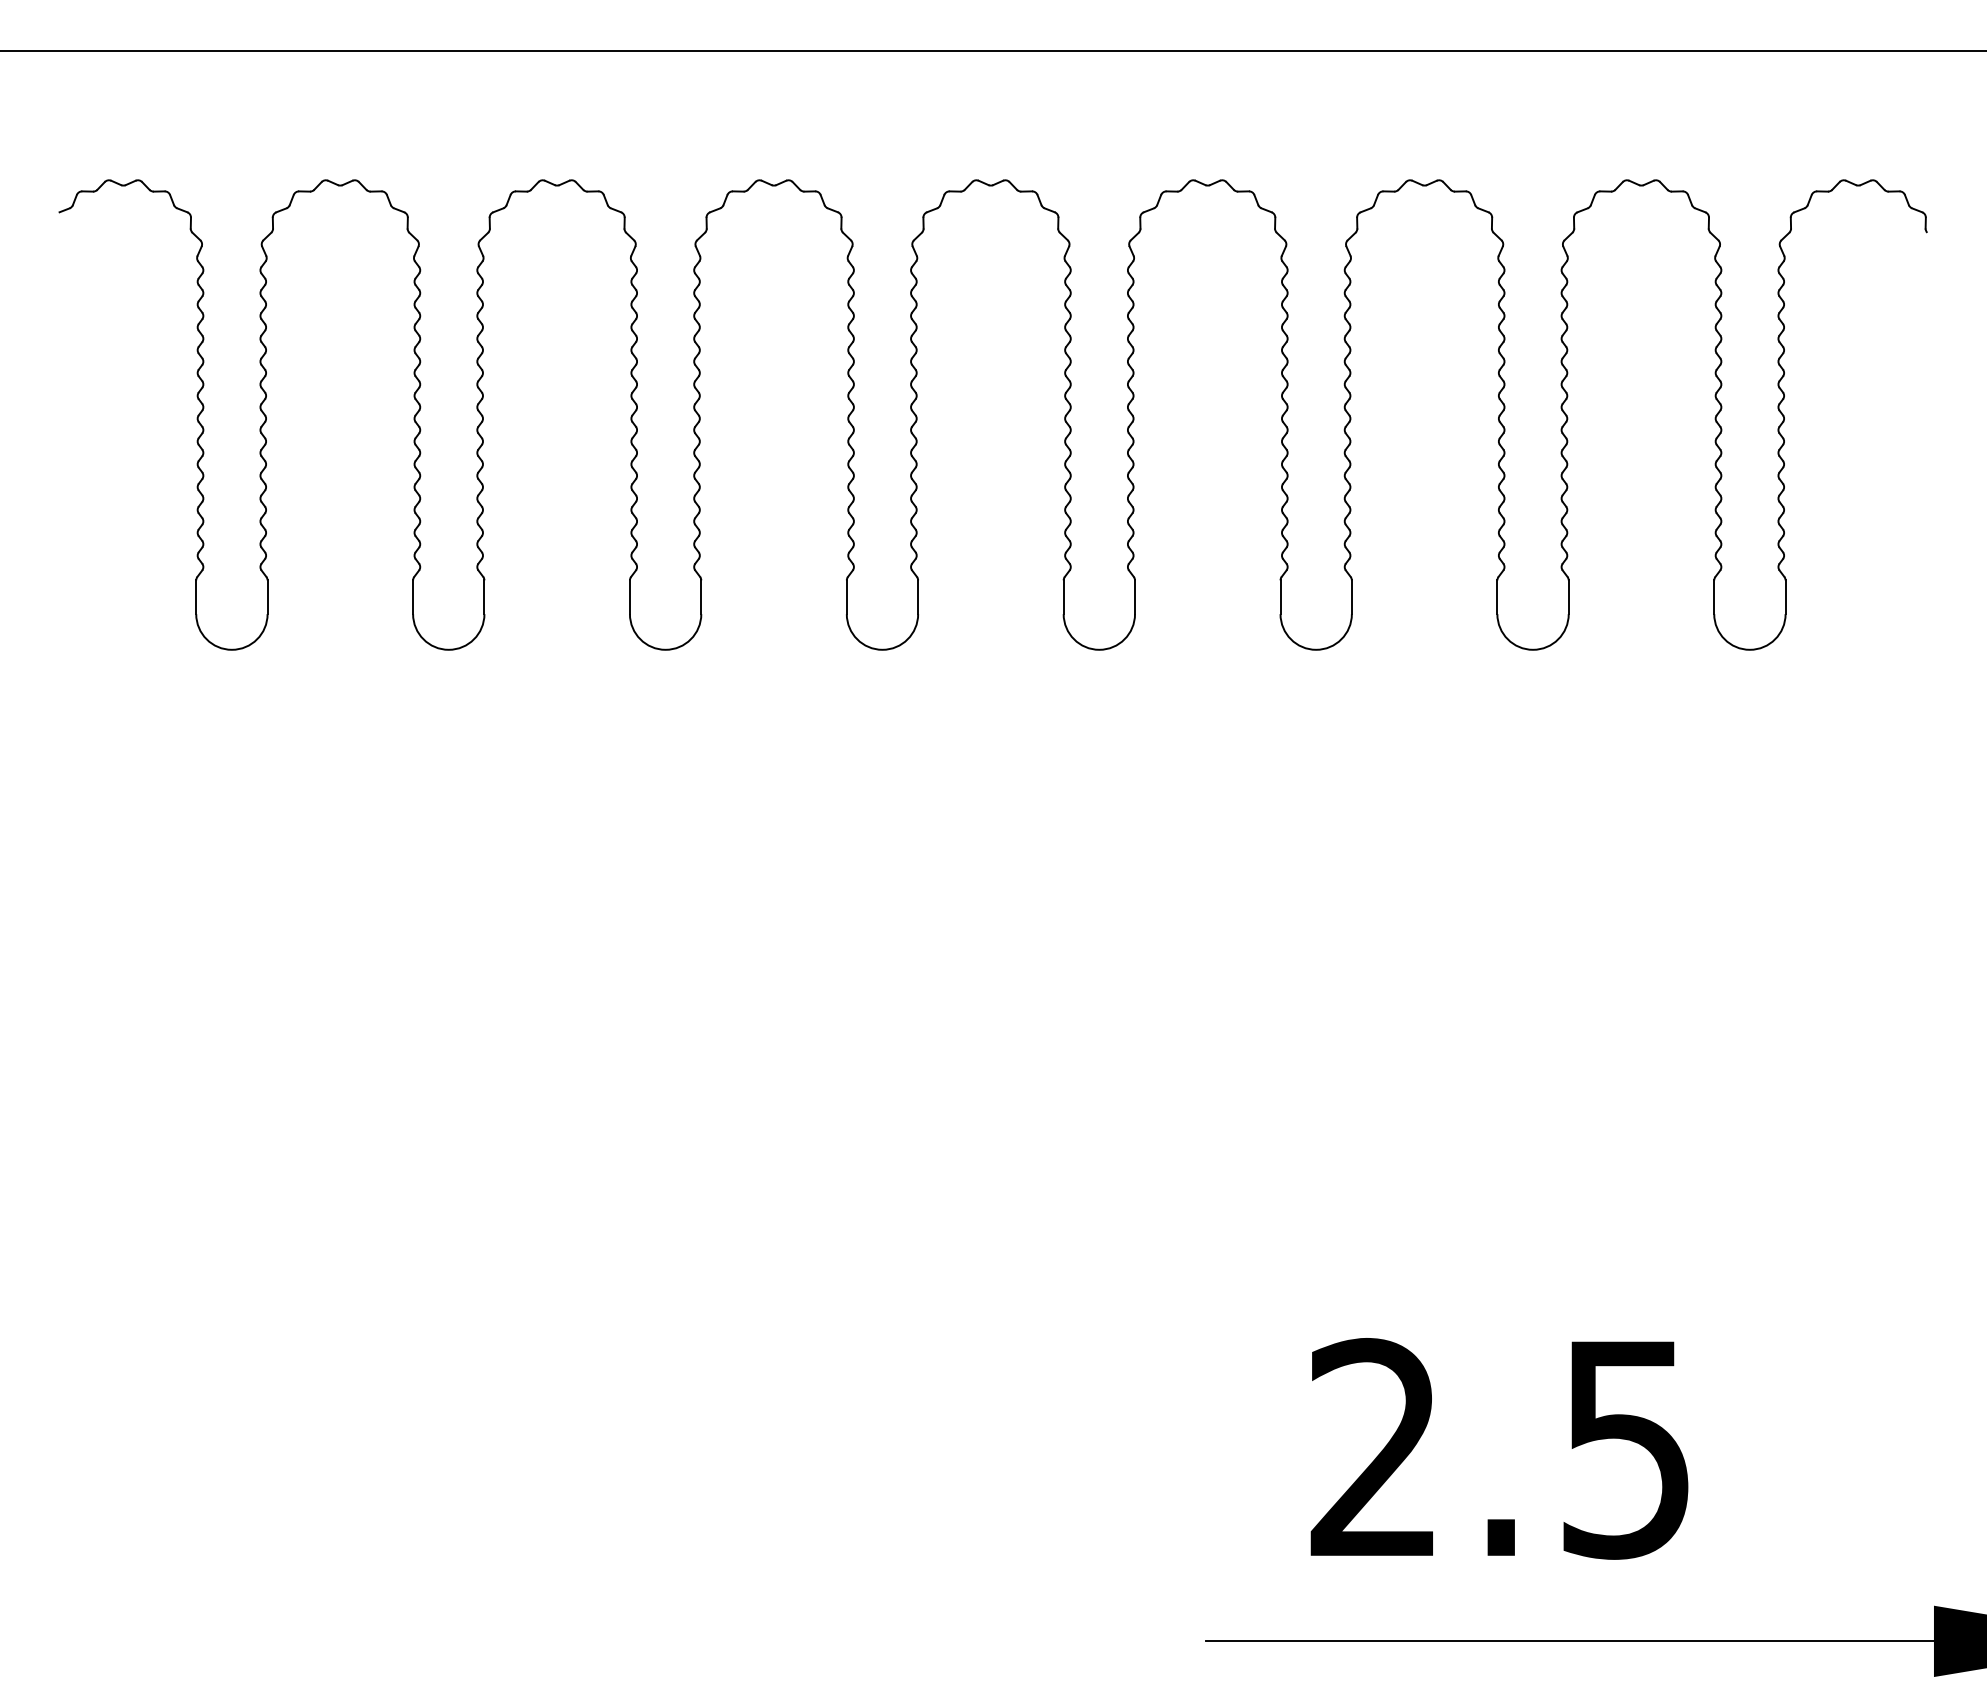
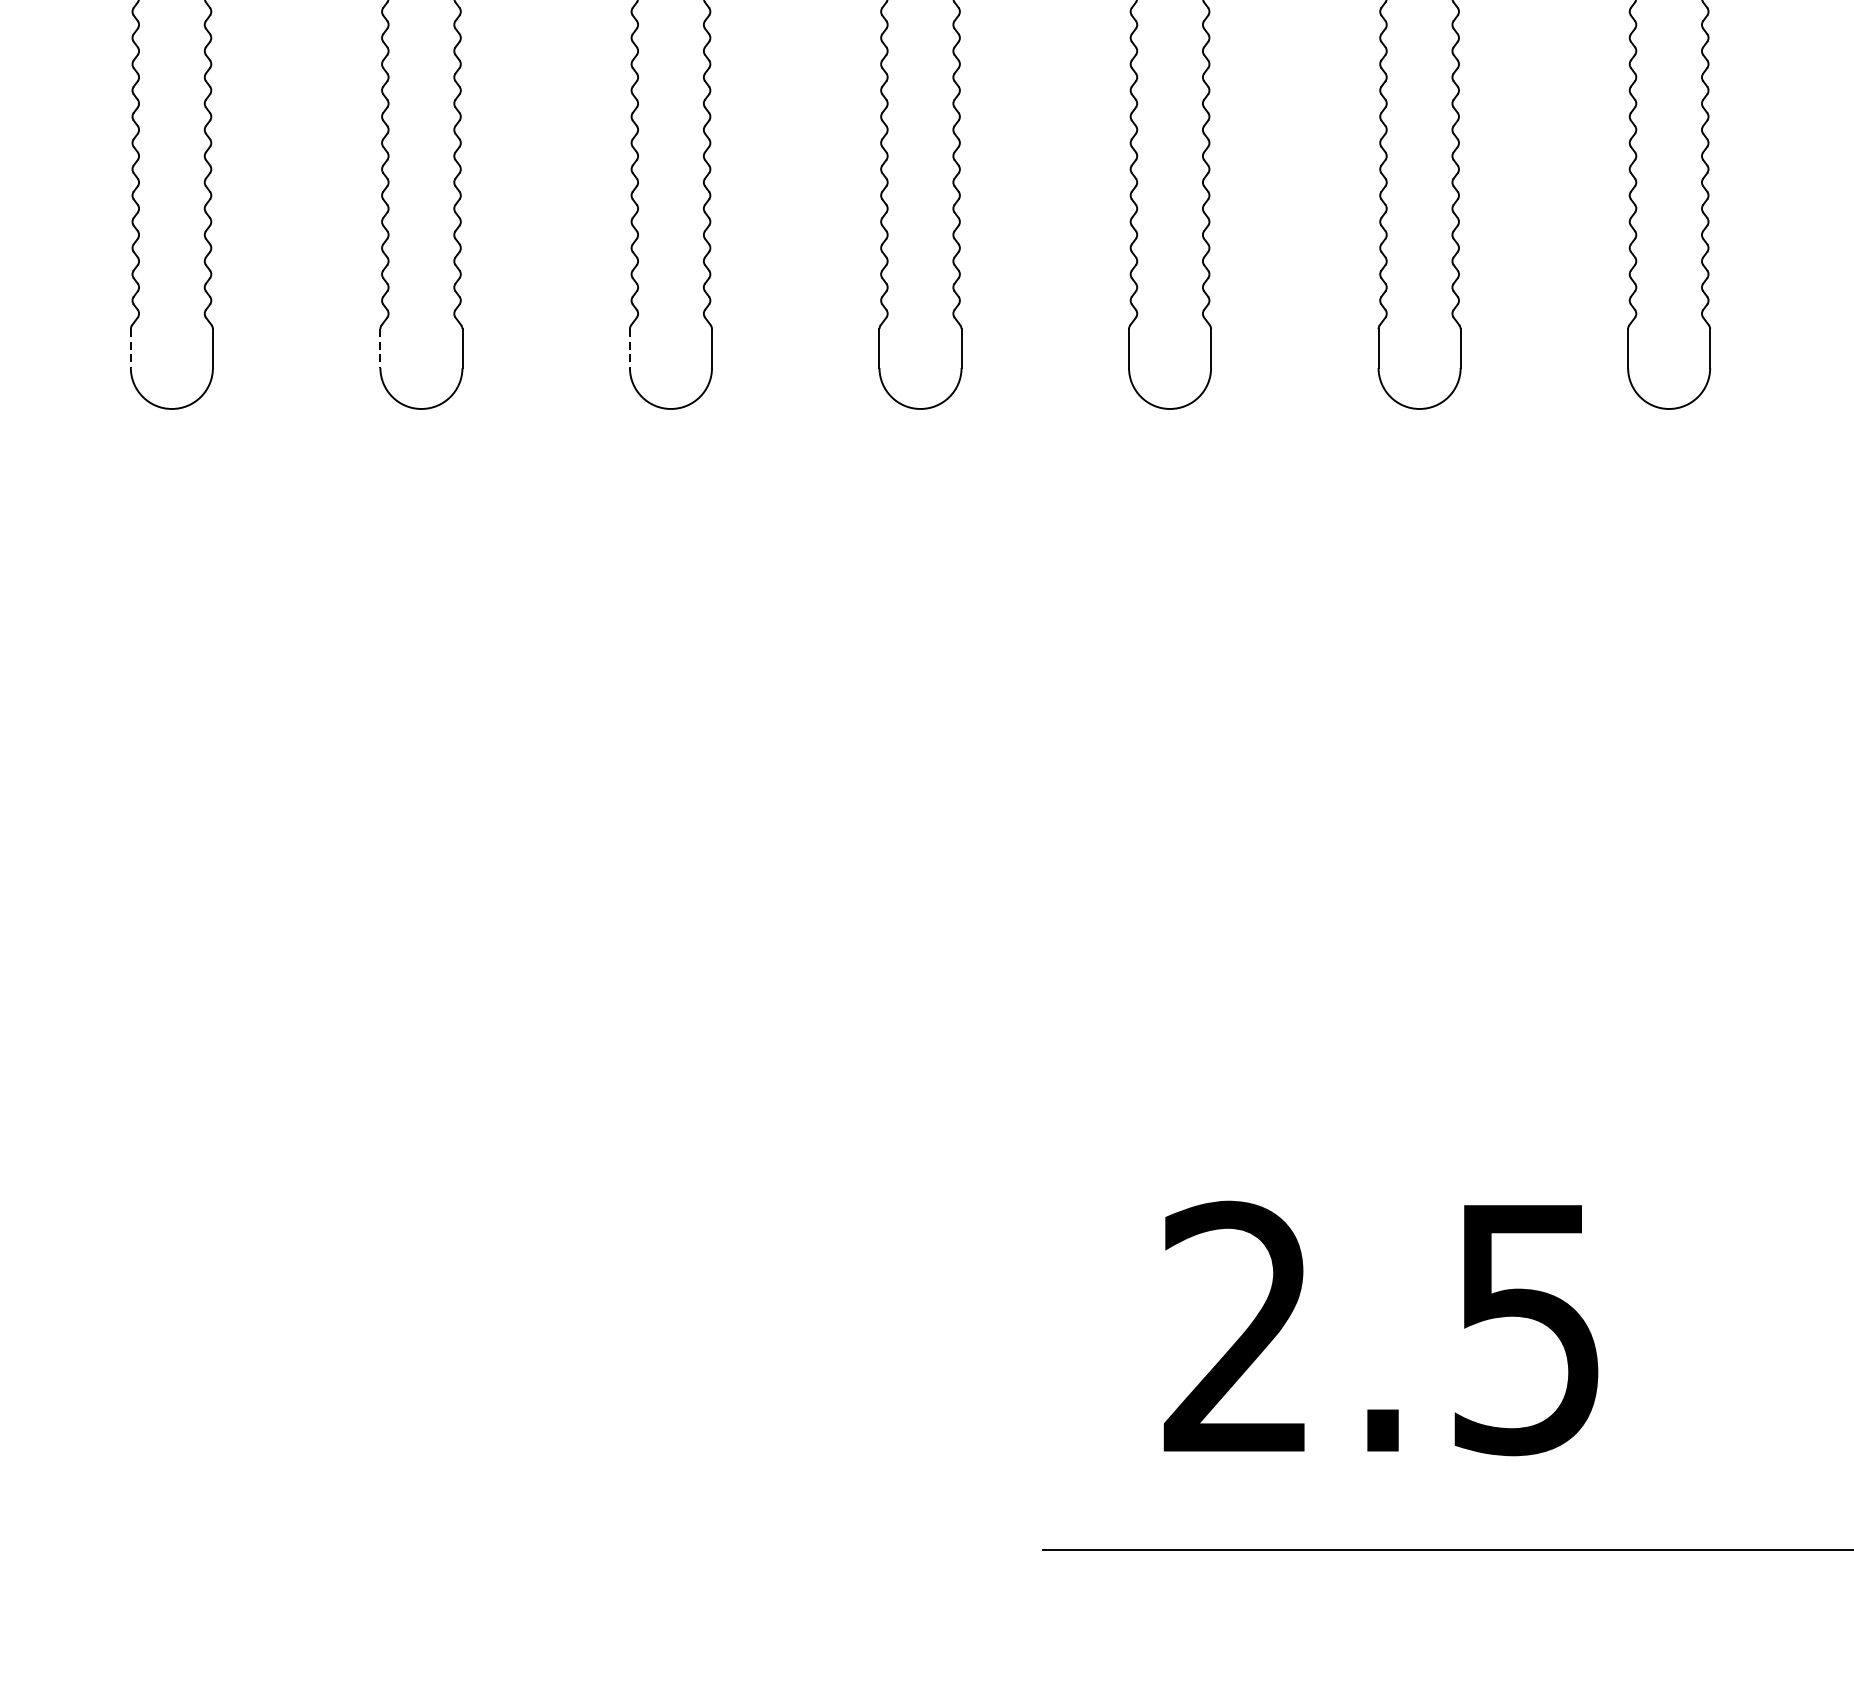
line: (413, 597) -> (131, 348), solid -> dashed
line: (629, 597) -> (379, 348), solid -> dashed
line: (846, 597) -> (629, 348), solid -> dashed

